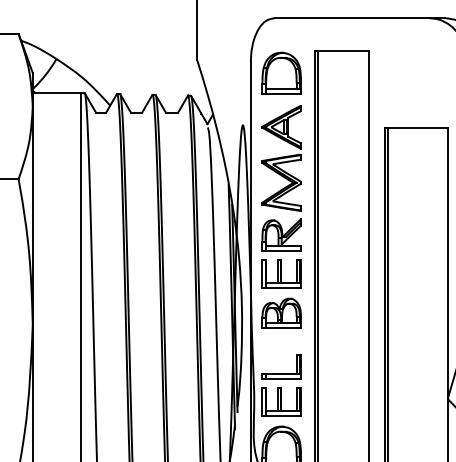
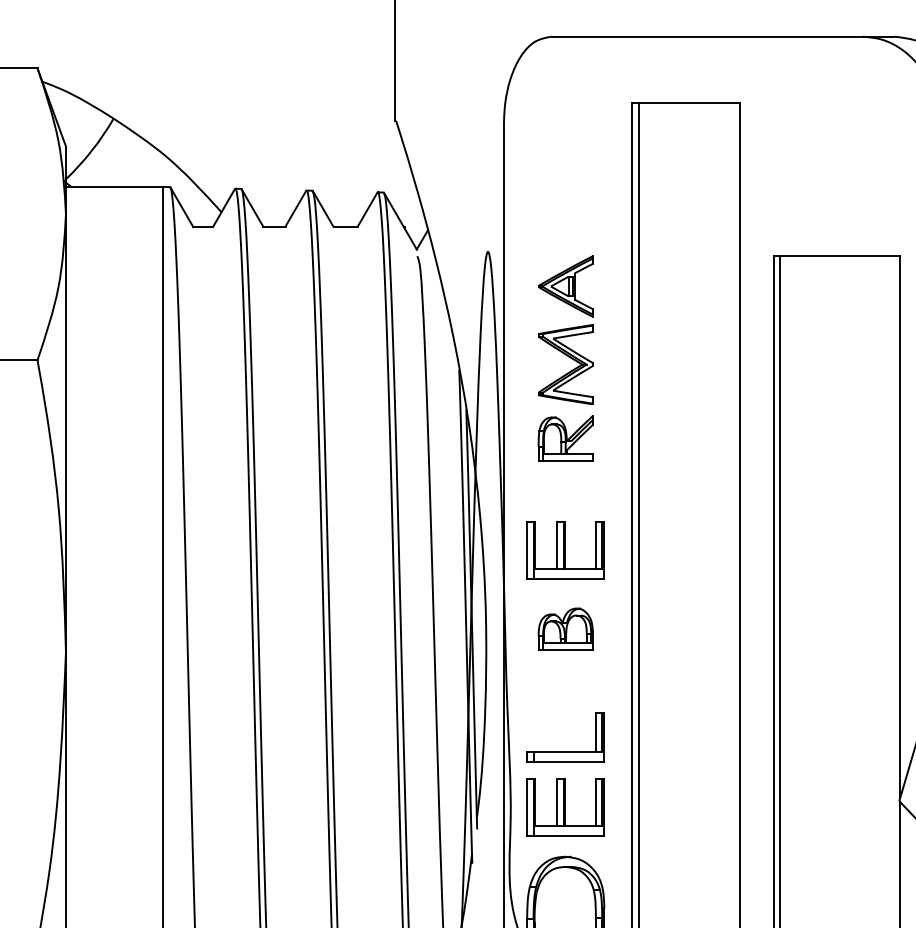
part: (281, 72) -> (565, 145), removed
part: (281, 178) -> (565, 358), size x0.7
part: (281, 312) -> (565, 627), size x0.7

